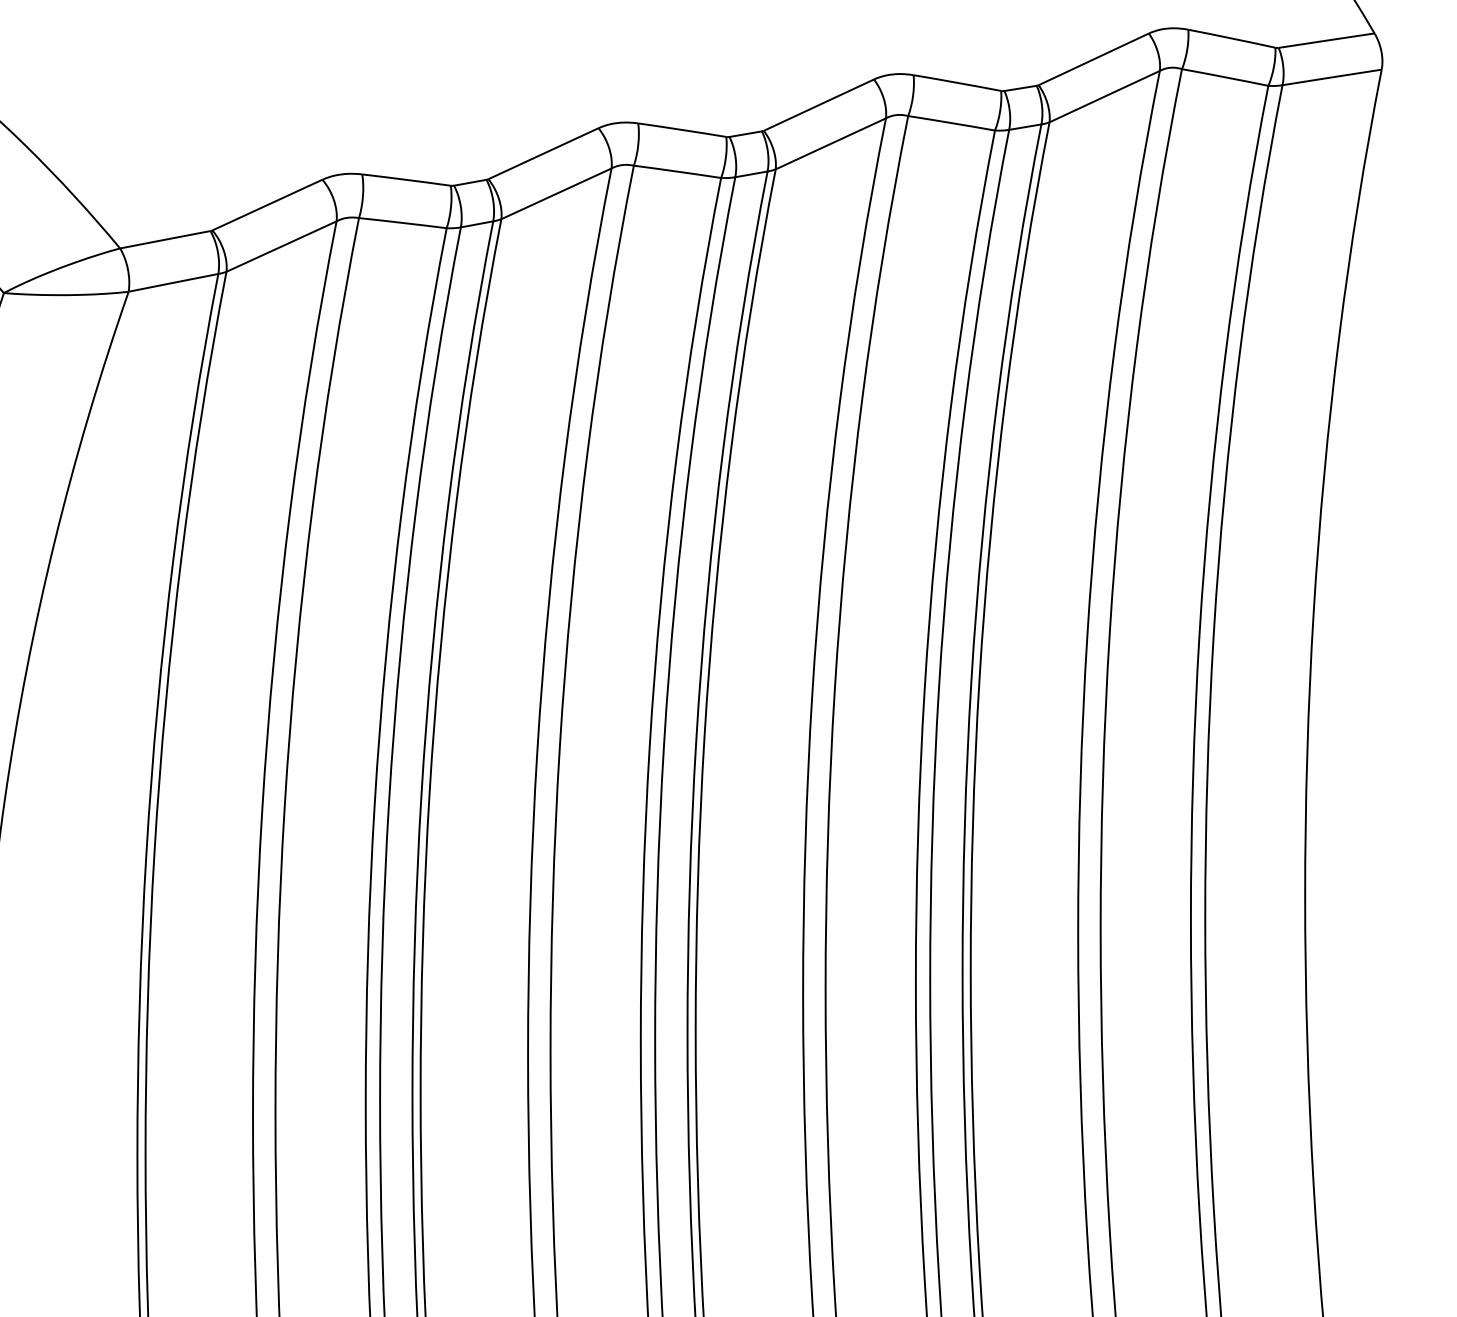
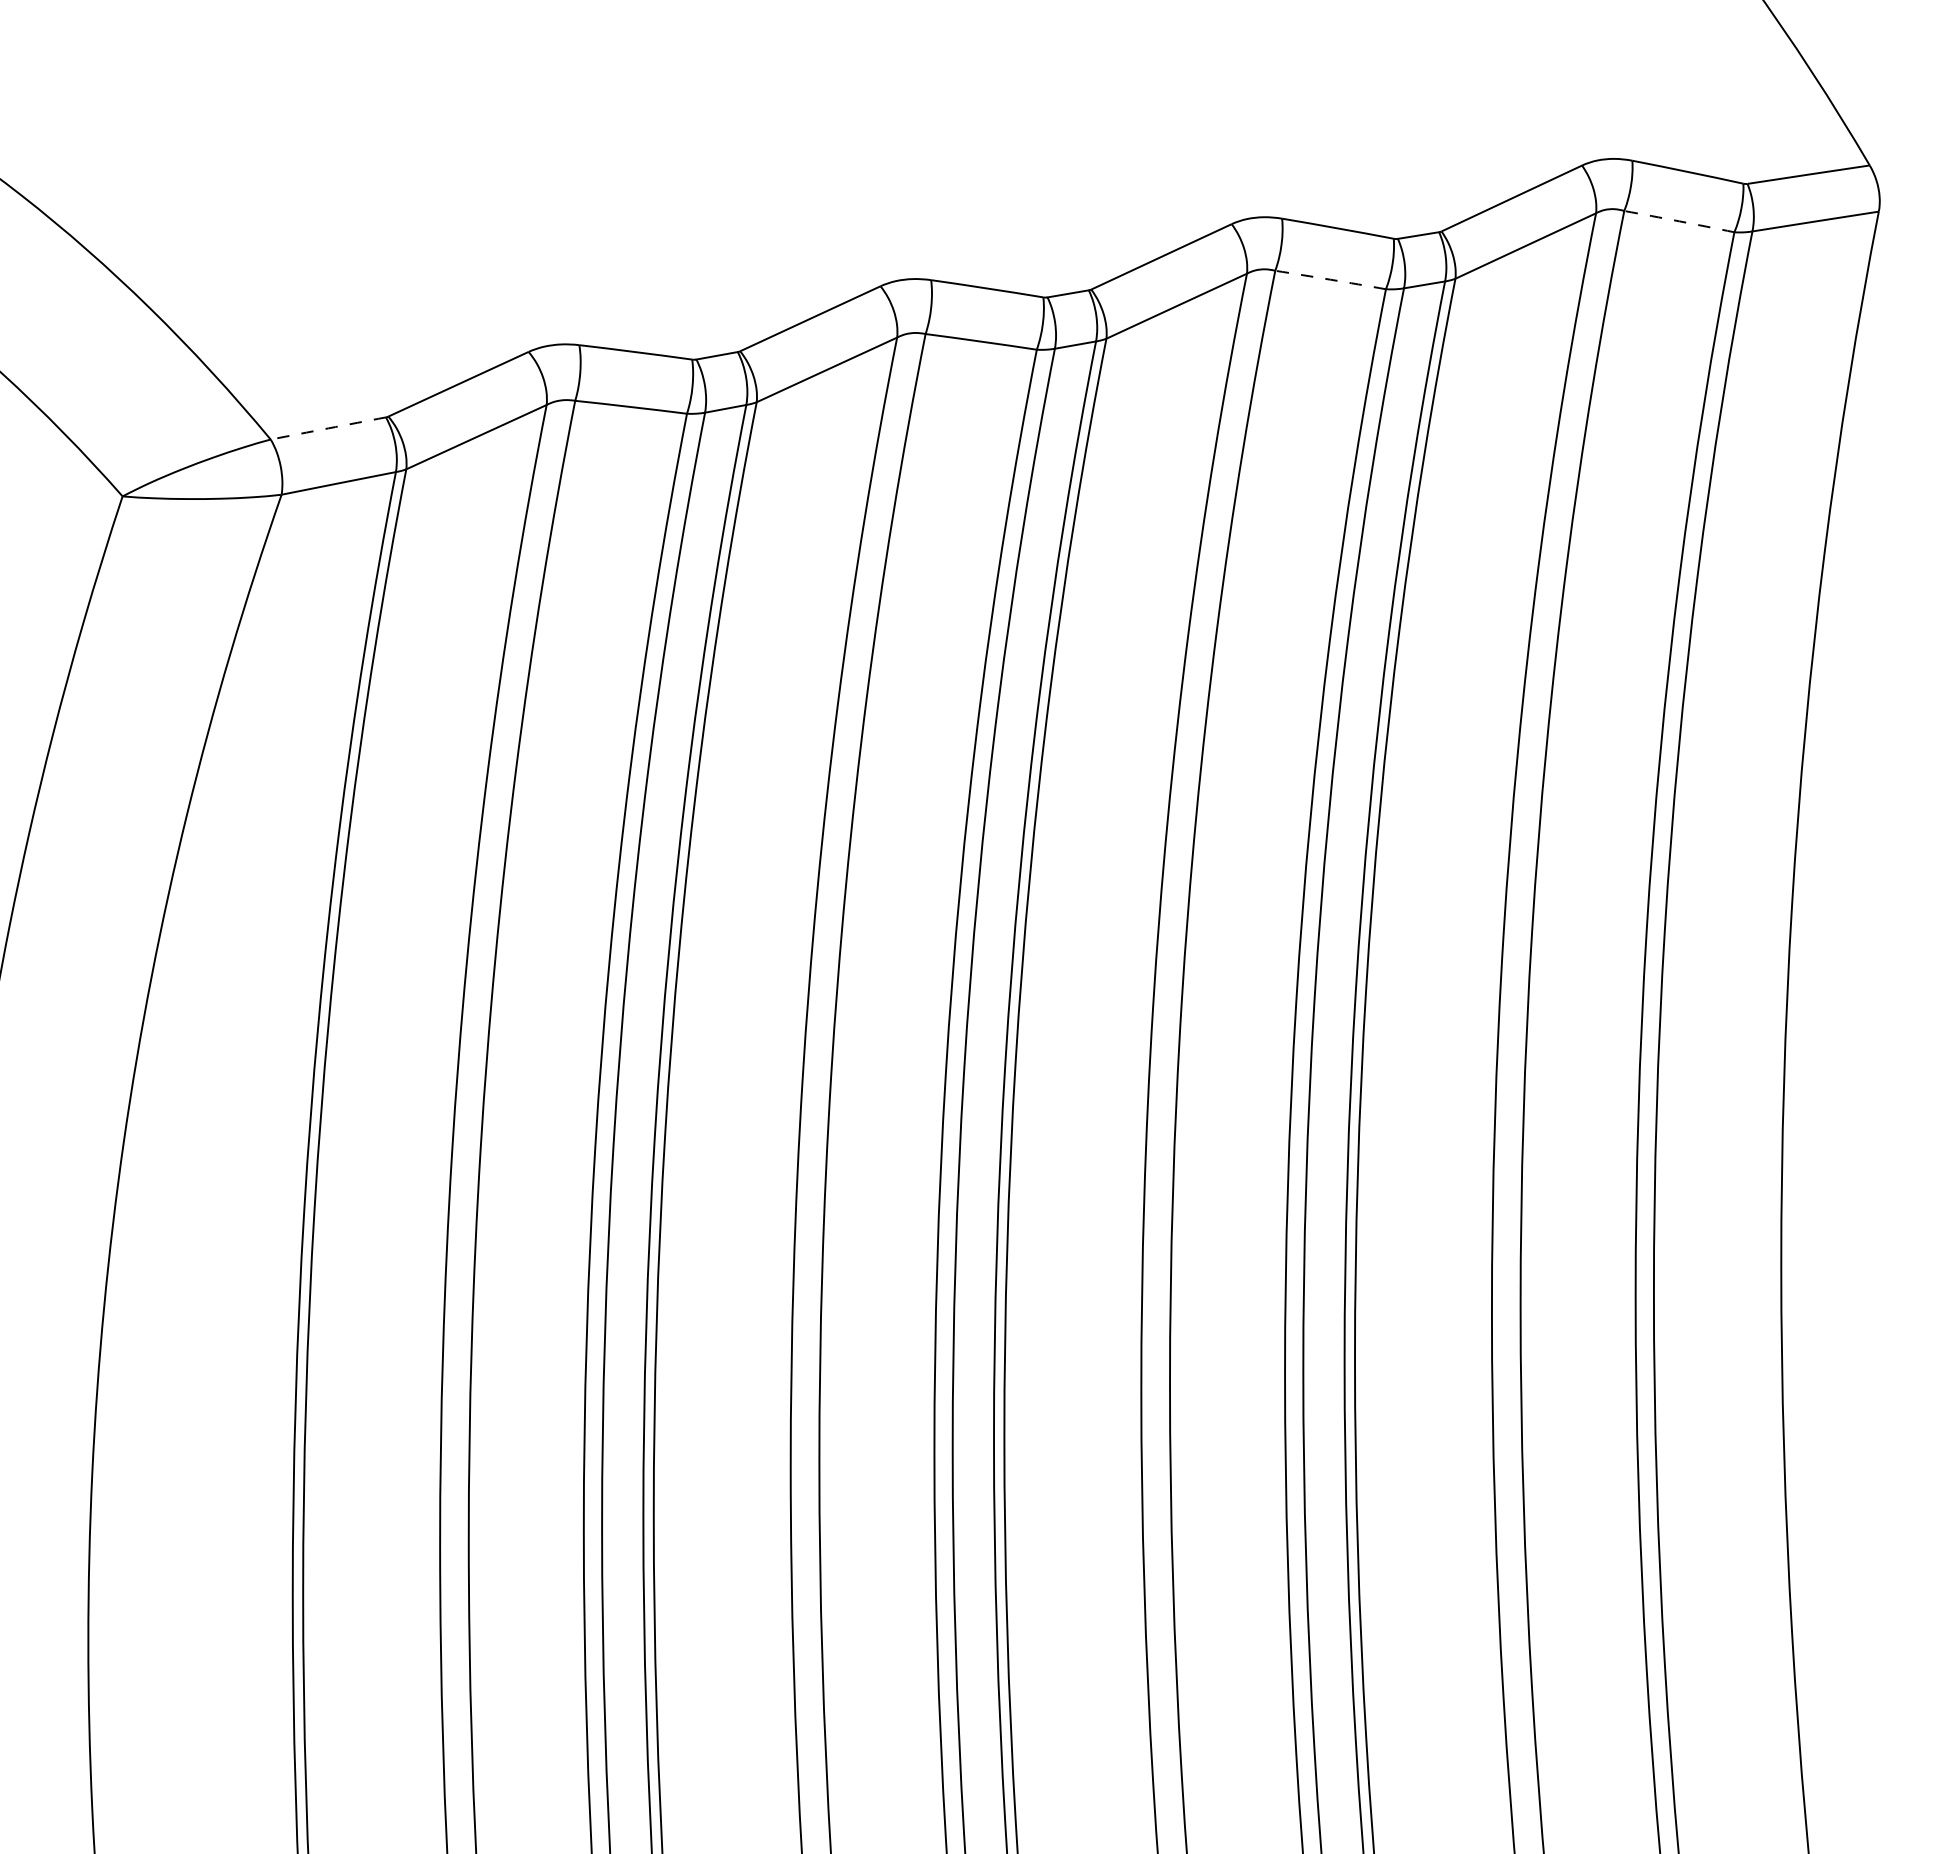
arc: (1225, 77) -> (1679, 221), solid -> dashed
arc: (951, 122) -> (1330, 279), solid -> dashed
arc: (165, 239) -> (328, 428), solid -> dashed

